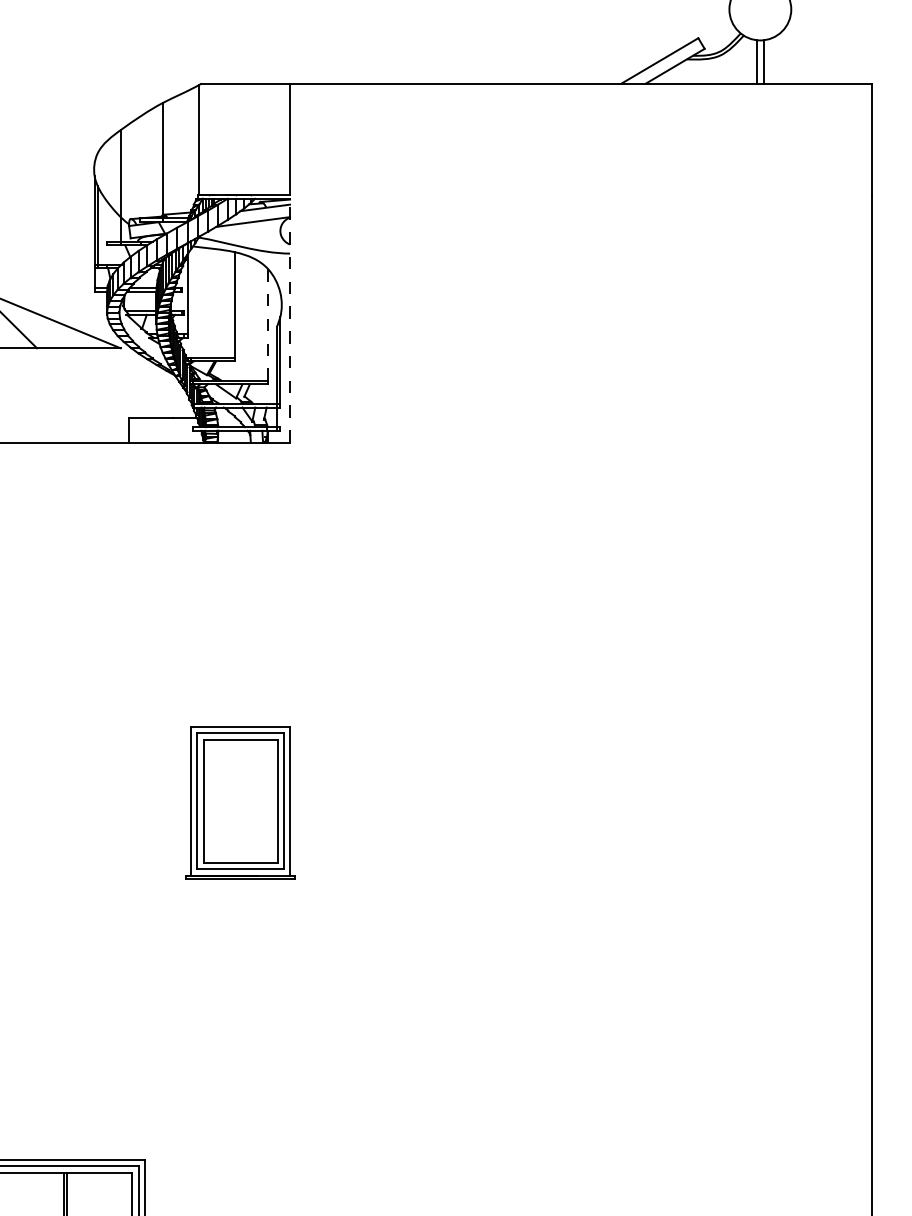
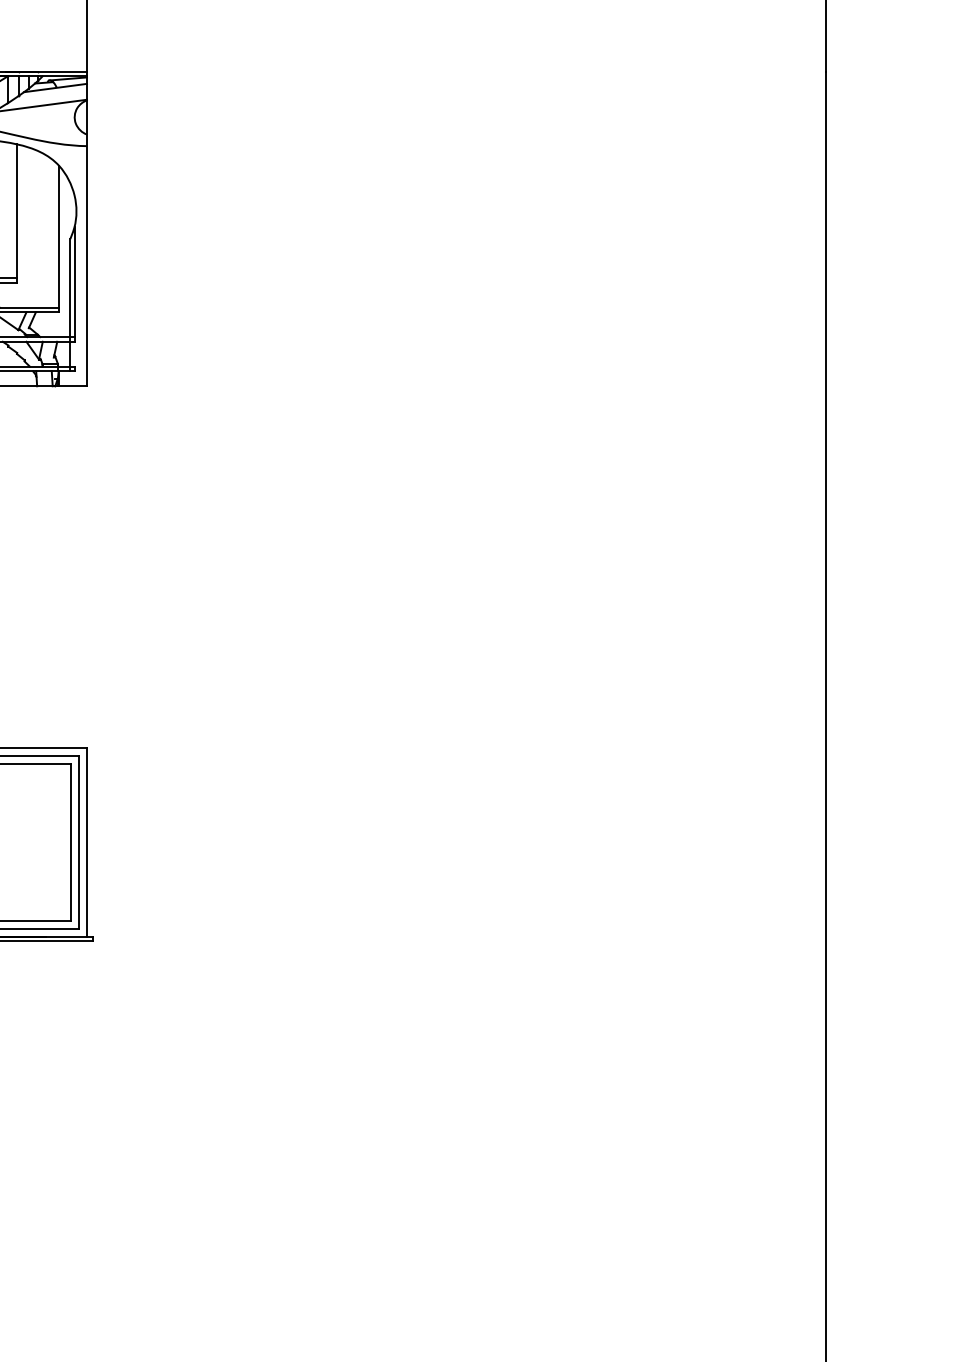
line: (290, 318) -> (87, 228), dashed -> solid
line: (268, 325) -> (59, 237), dashed -> solid

